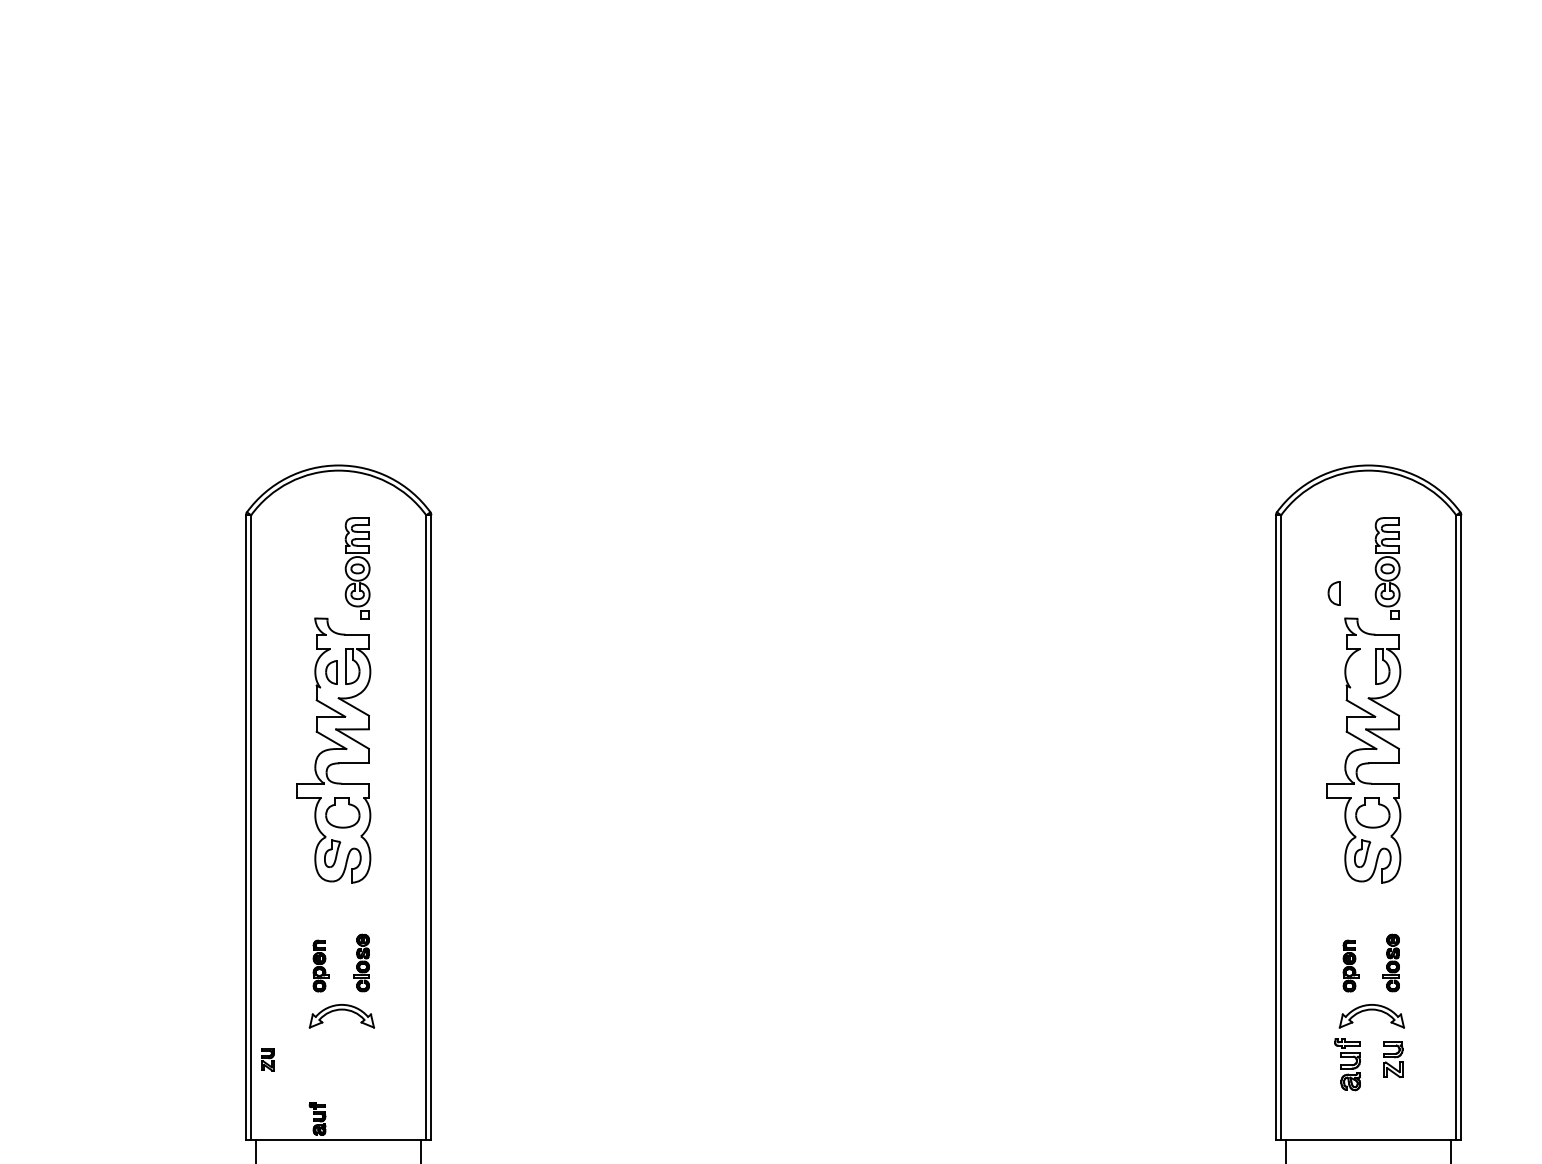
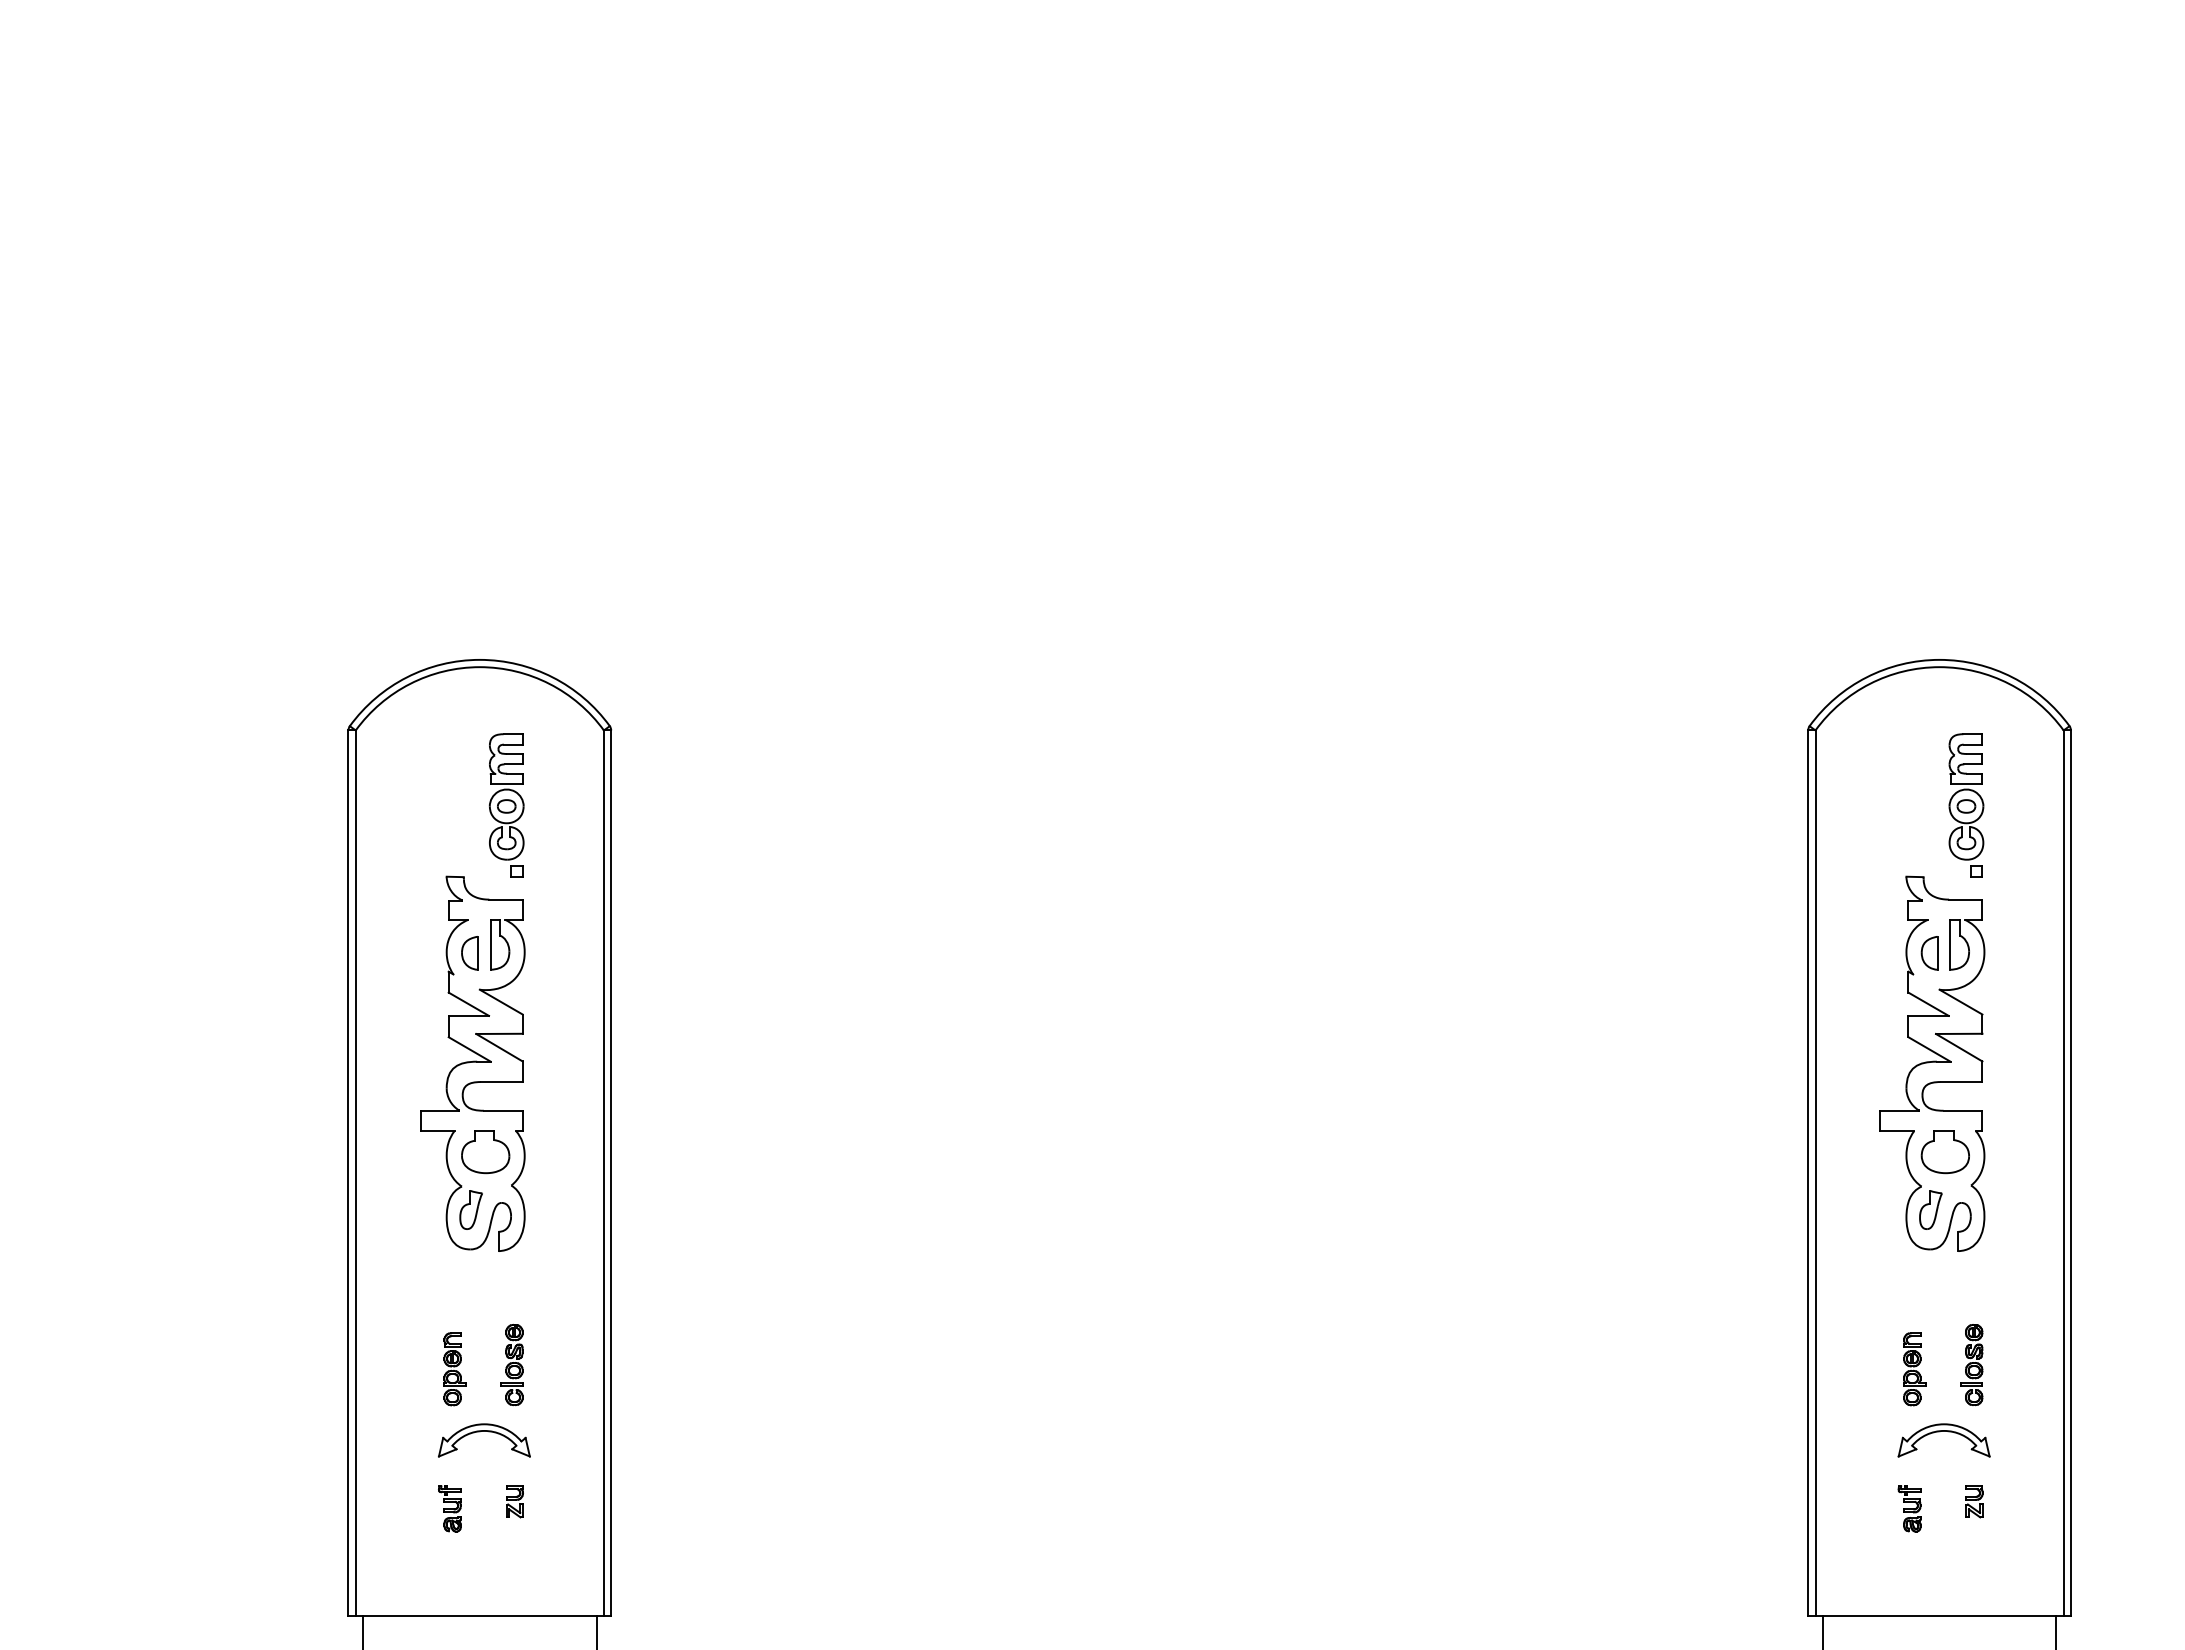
part: (1334, 593) -> (1929, 953), moved
part: (267, 1059) -> (514, 1501), moved
part: (1393, 1059) -> (1974, 1501), size x0.62
part: (1347, 1064) -> (1909, 1508), size x0.62
part: (317, 1118) -> (449, 1508), moved

